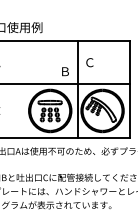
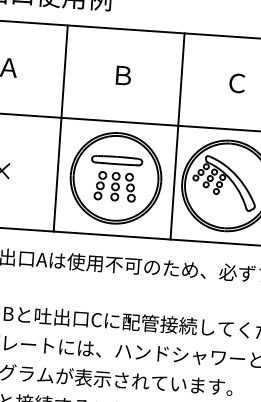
text: (89, 62) -> (236, 82), moved
text: (65, 71) -> (123, 75), moved
line: (22, 89) -> (60, 128), added

